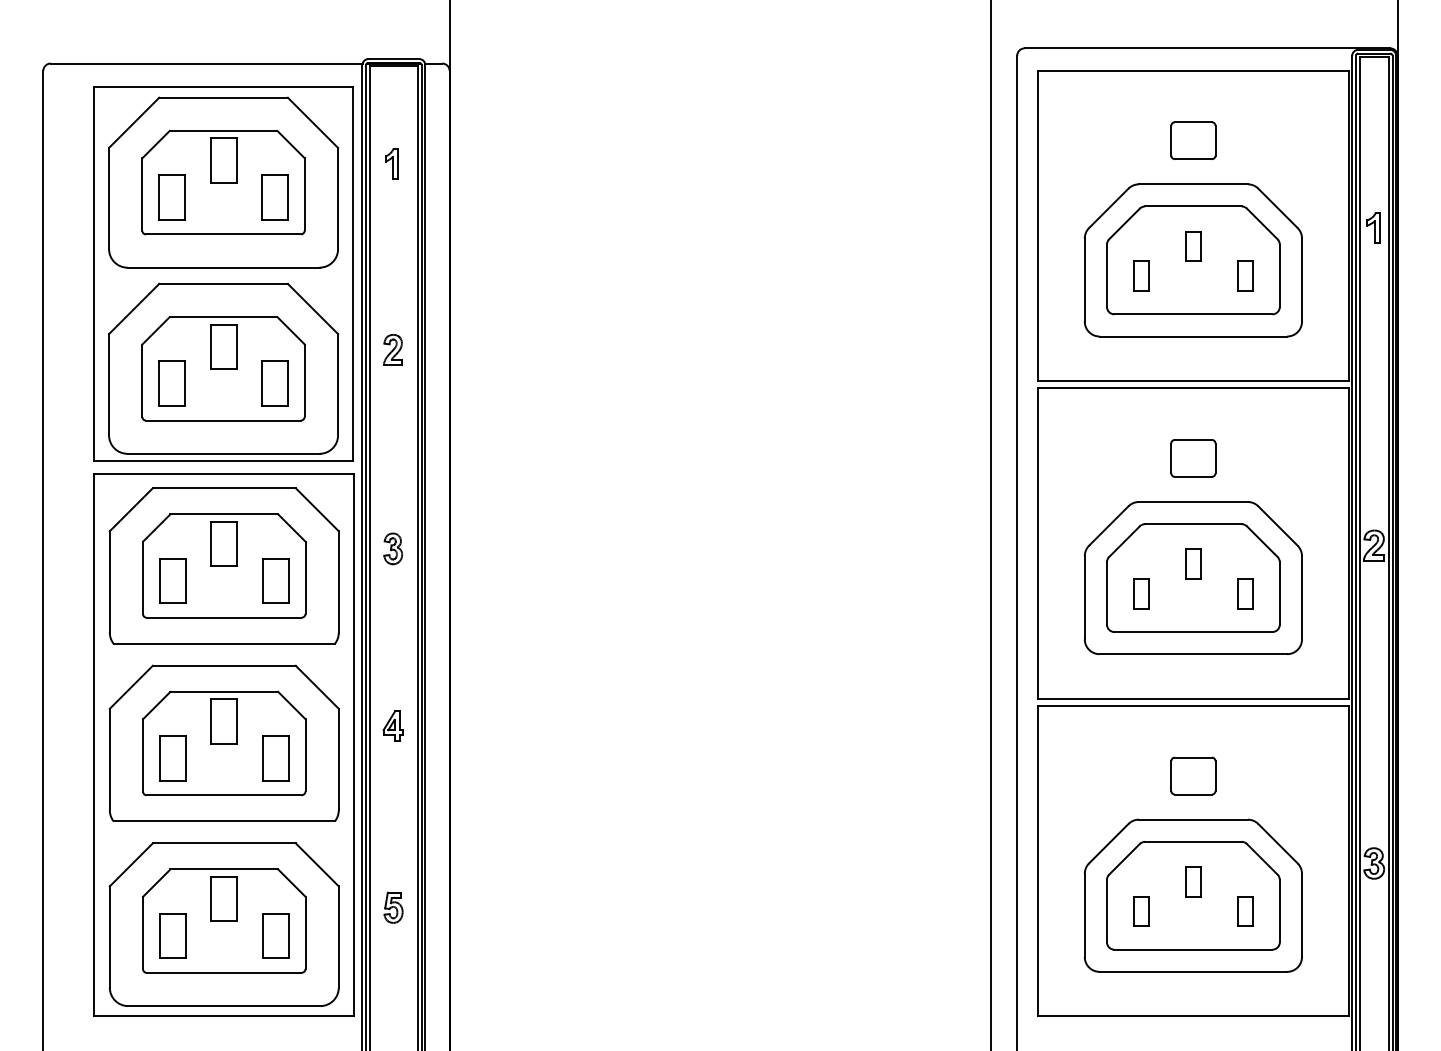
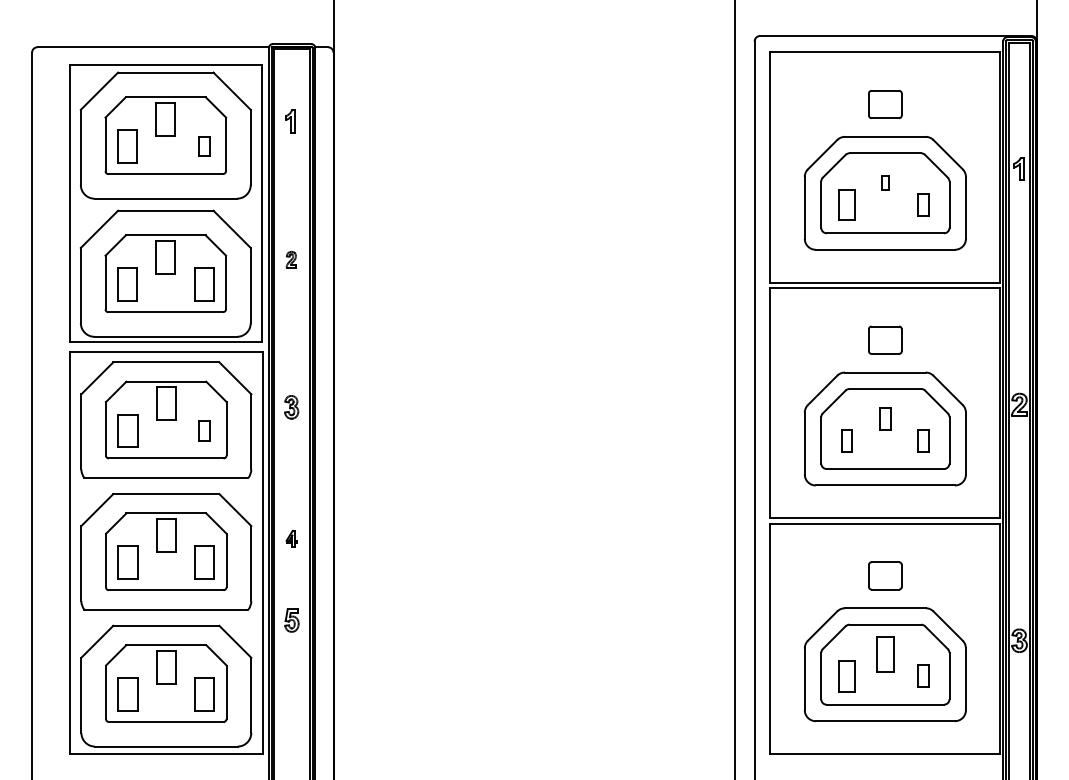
part: (275, 197) -> (204, 146), size x0.6
part: (1193, 245) -> (885, 182), size x0.6
part: (1141, 275) -> (846, 204), size x1.4
part: (391, 349) -> (290, 259), size x0.7
part: (275, 580) -> (204, 430), size x0.6
part: (392, 725) -> (291, 538), size x0.7
part: (1193, 880) -> (885, 653), size x1.6
part: (392, 907) -> (291, 620), moved
part: (1141, 910) -> (846, 675), size x1.4

